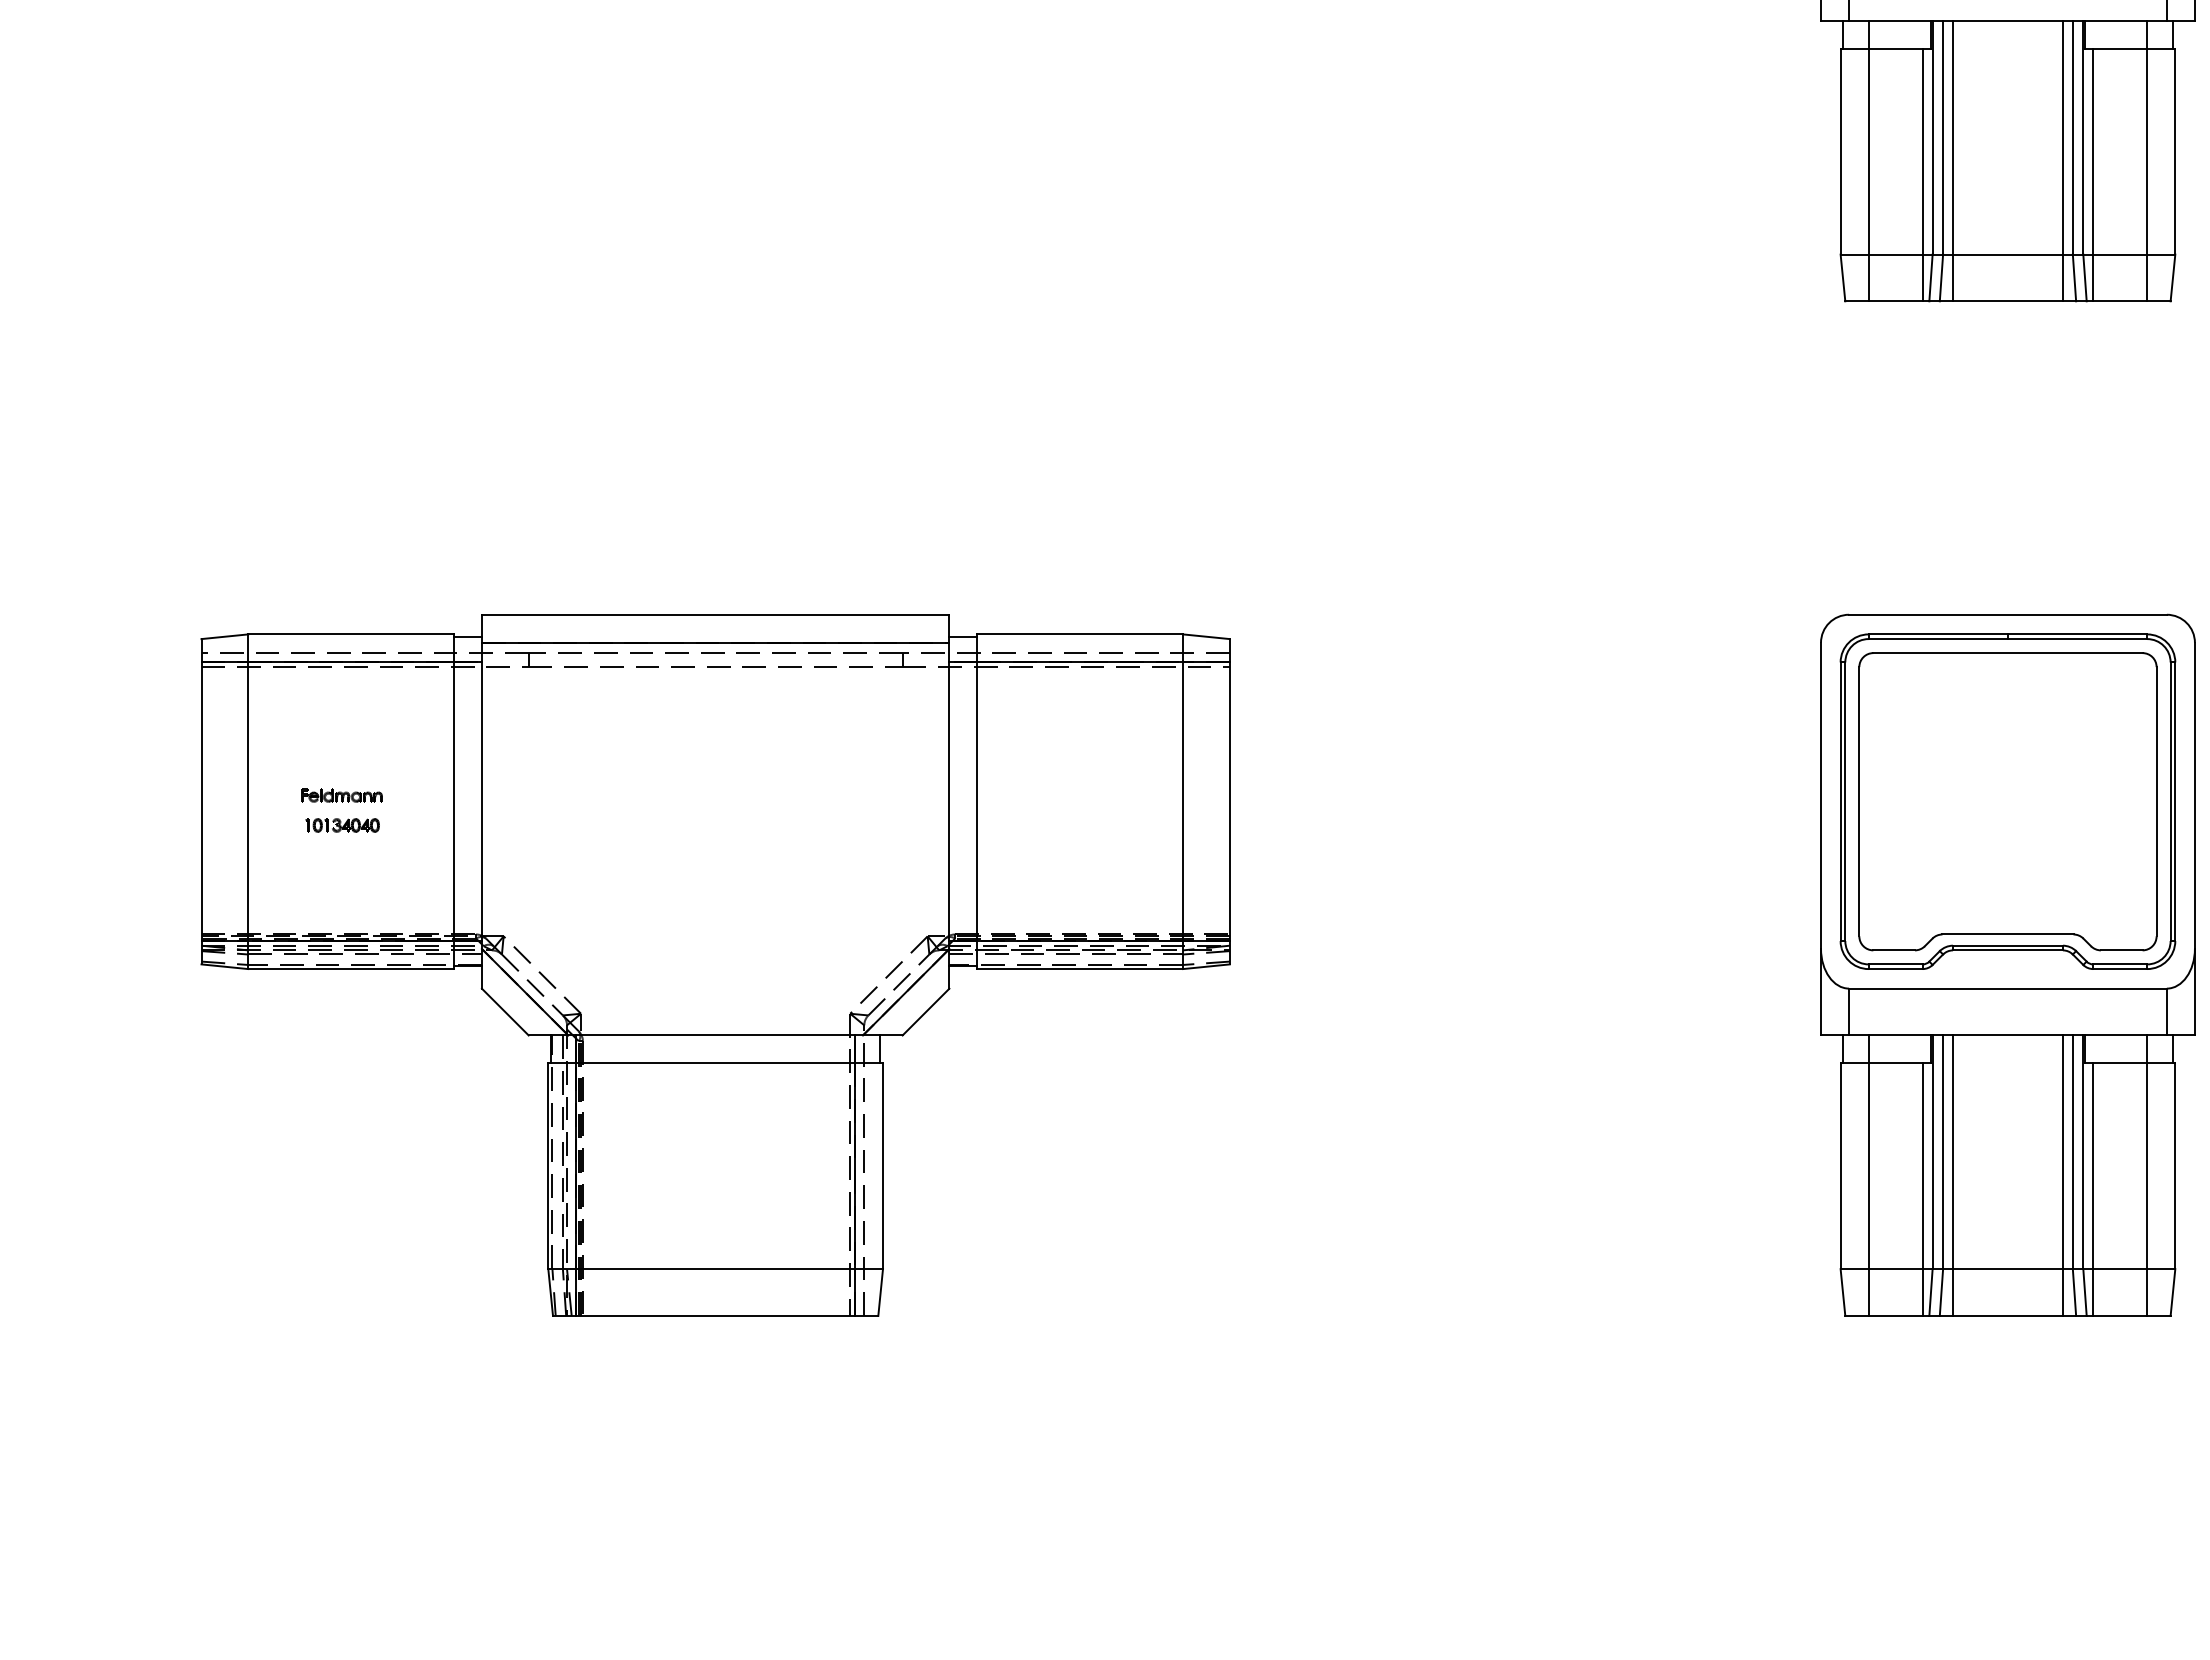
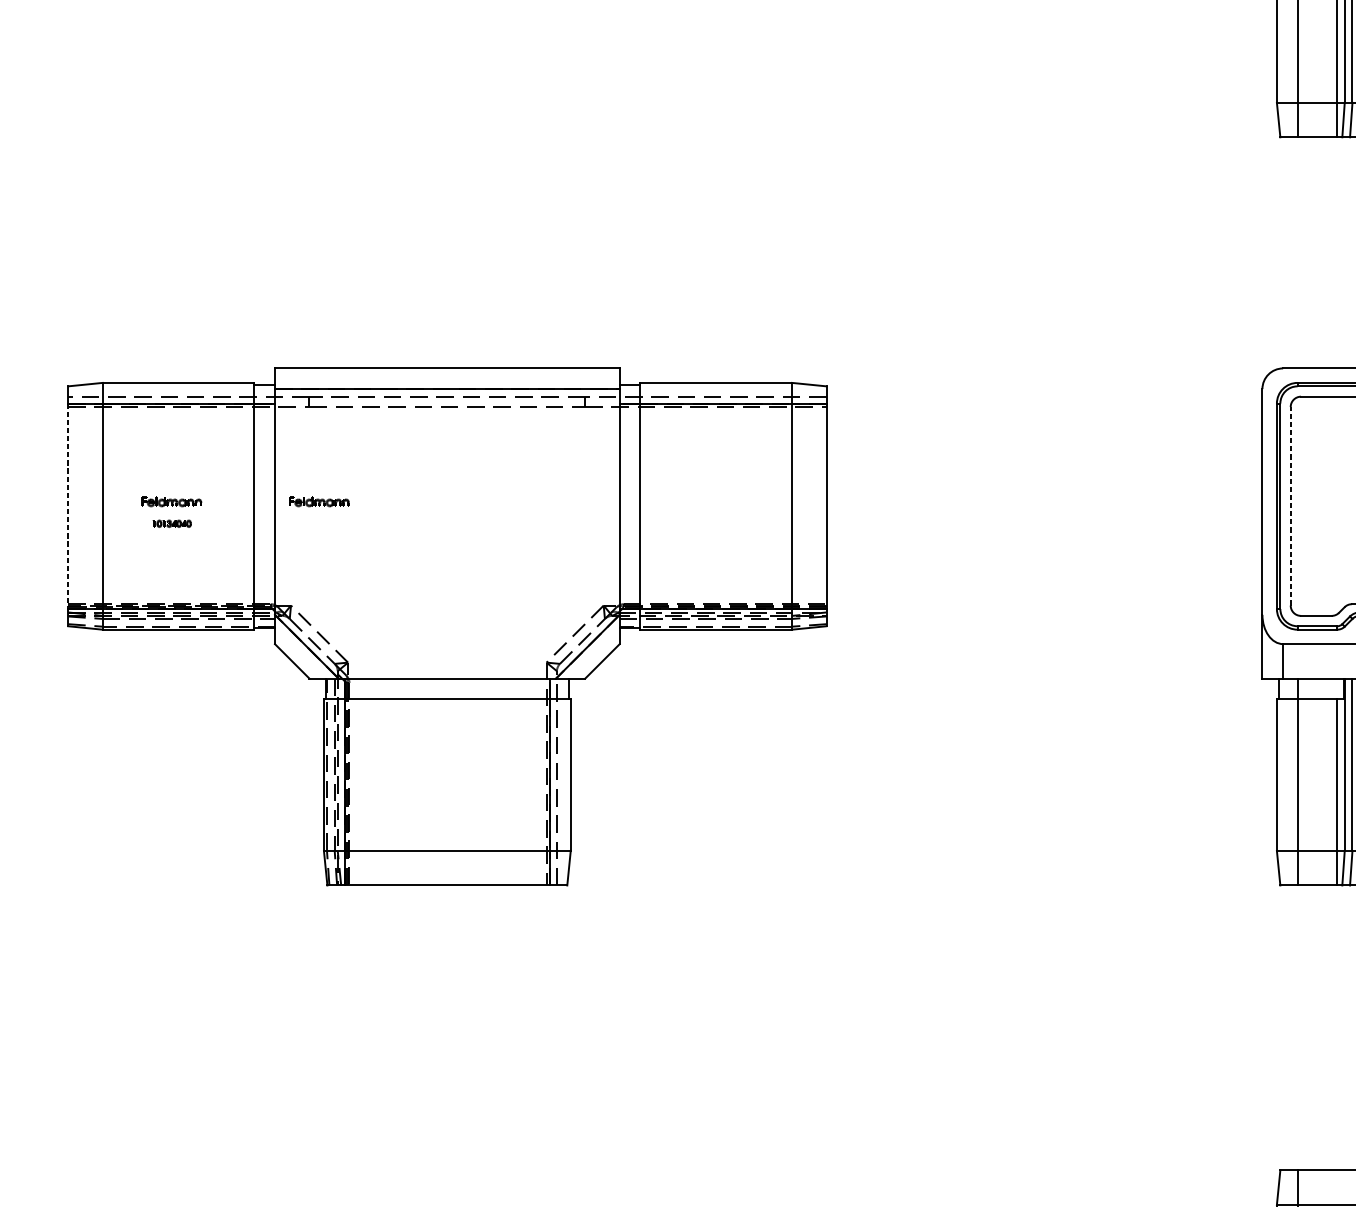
part: (541, 795) -> (318, 501), added
line: (1859, 801) -> (1290, 506), solid -> dashed
line: (201, 802) -> (68, 506), solid -> dashed
part: (342, 825) -> (172, 523), size x0.7

